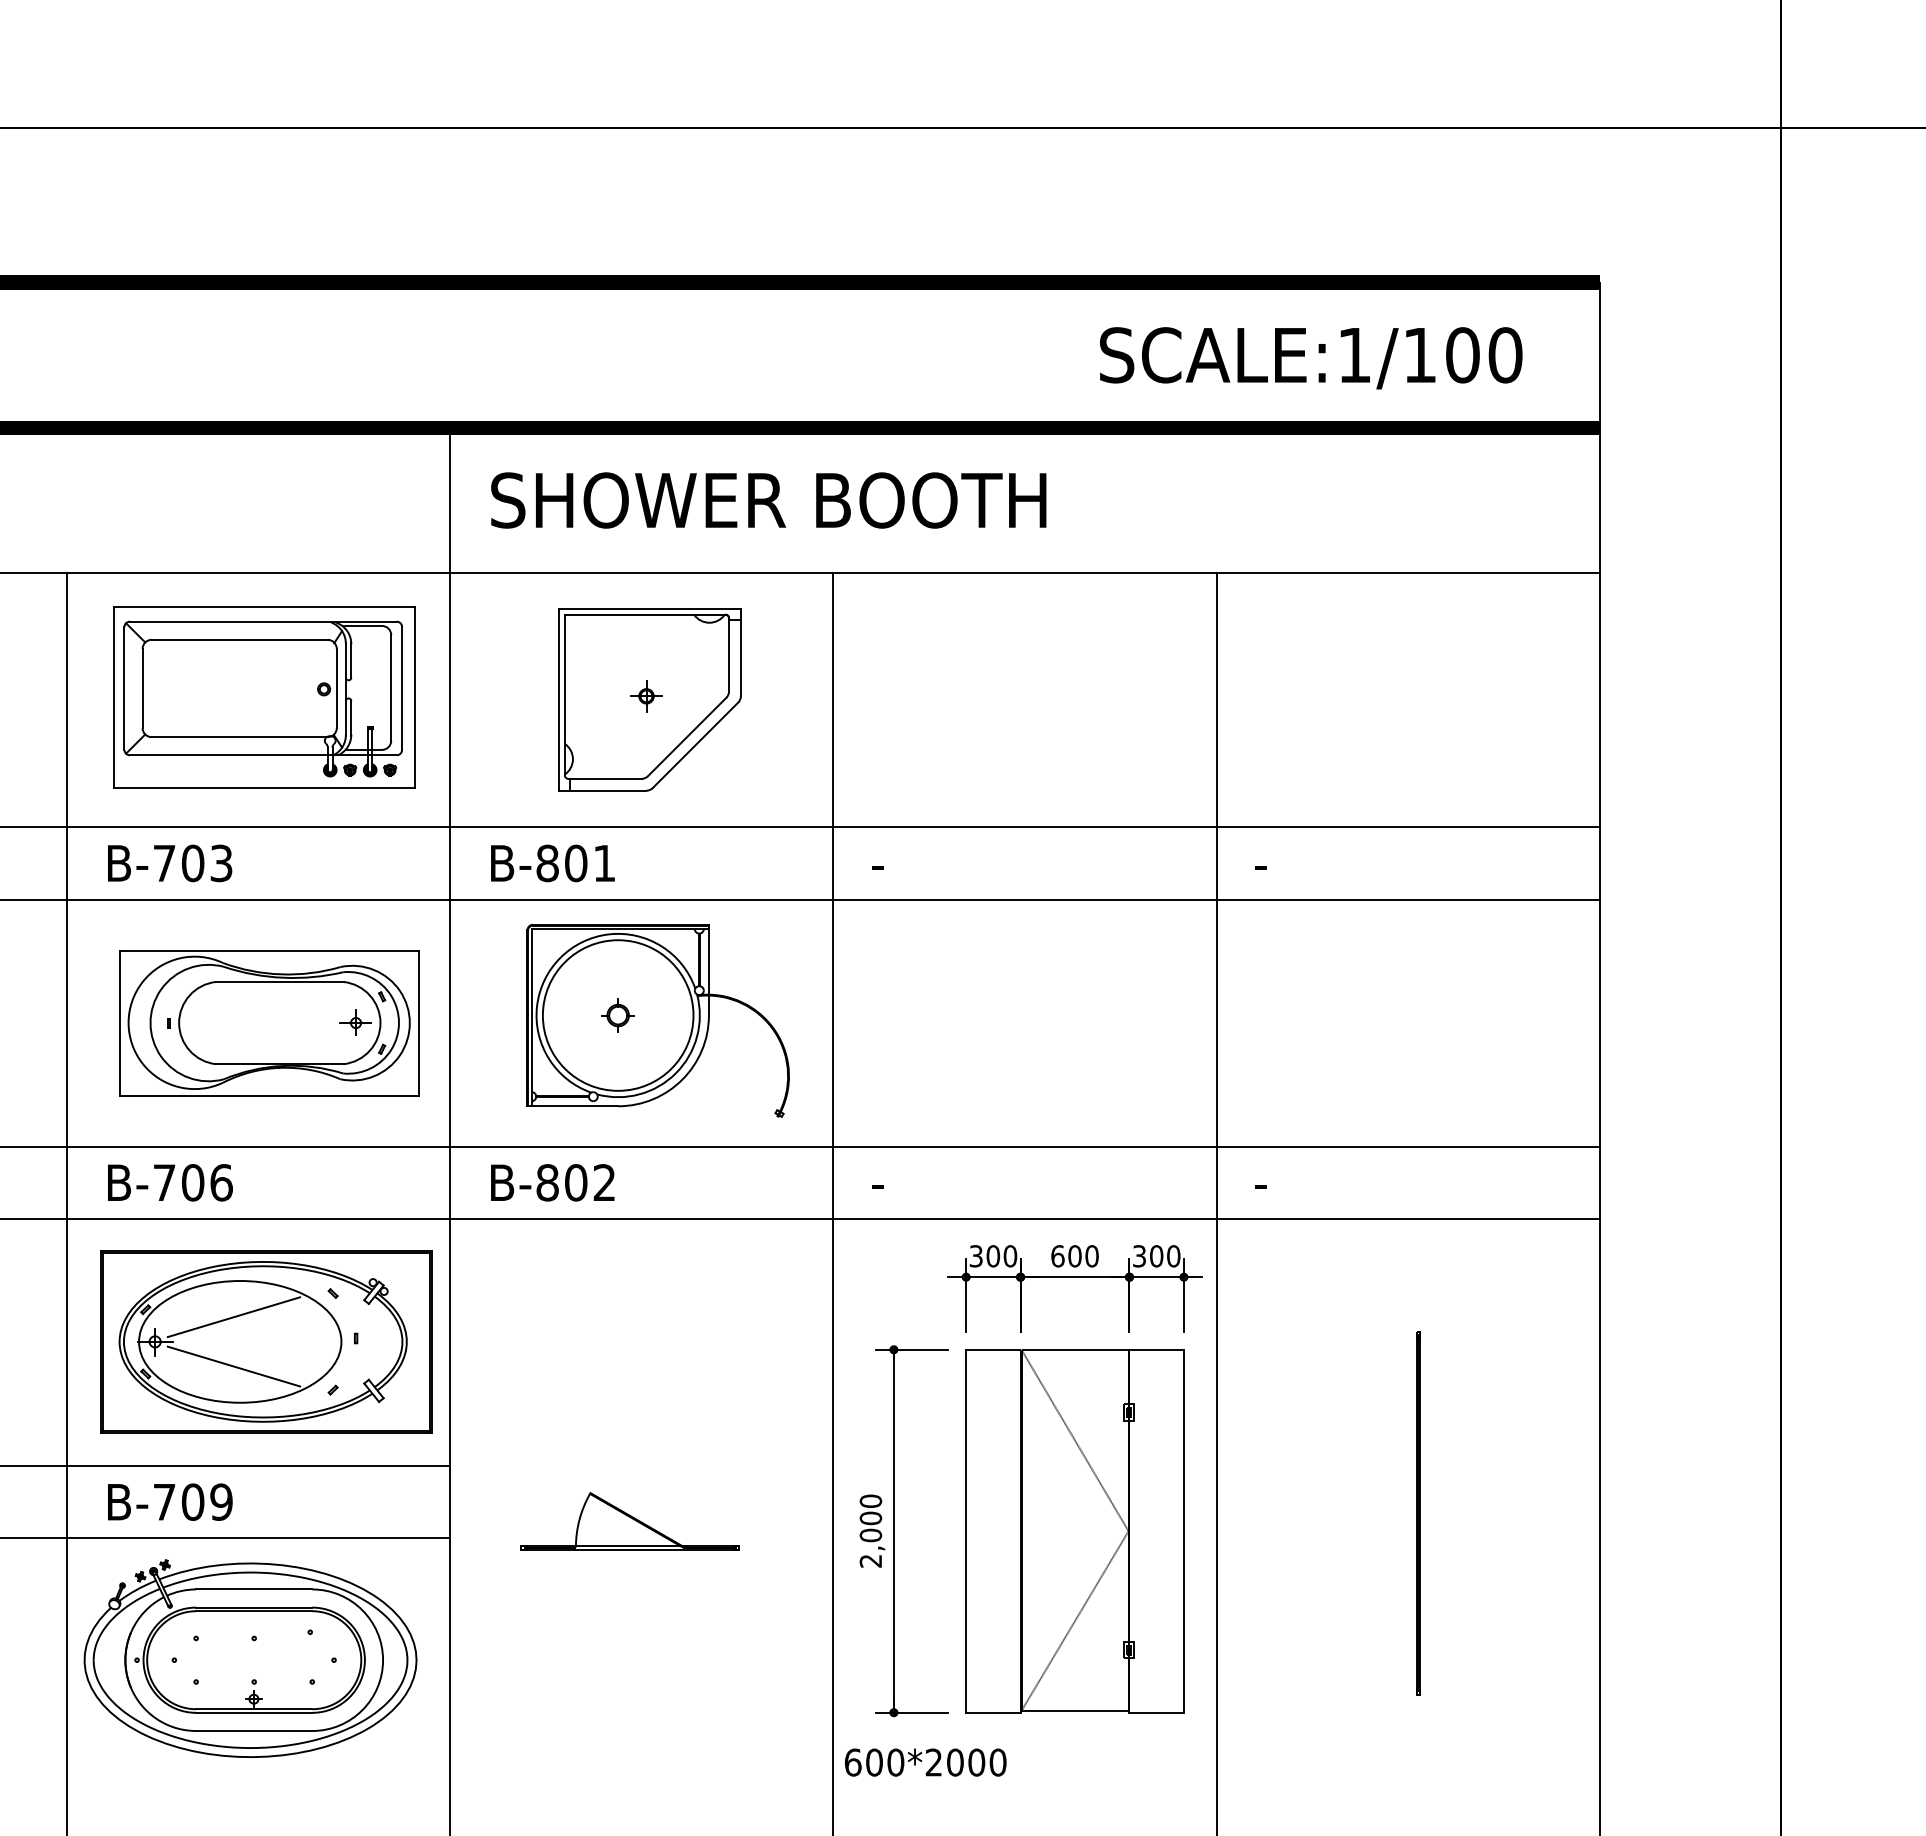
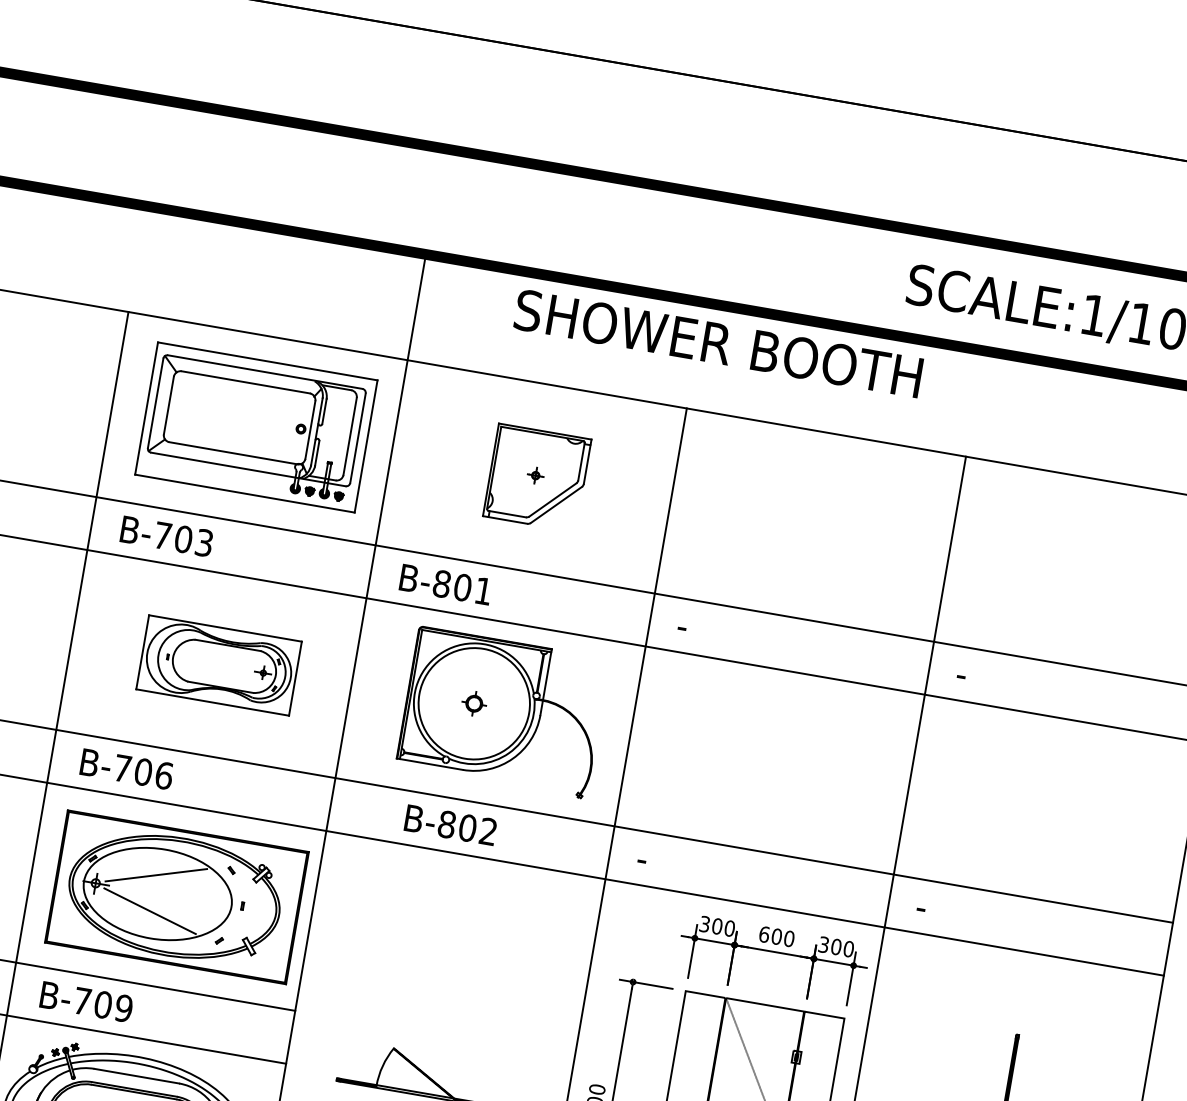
text: (768, 500) -> (718, 343), moved
part: (649, 699) -> (536, 477), size x0.7
part: (269, 1023) -> (219, 665), size x0.7
text: (552, 1182) -> (450, 824), moved

